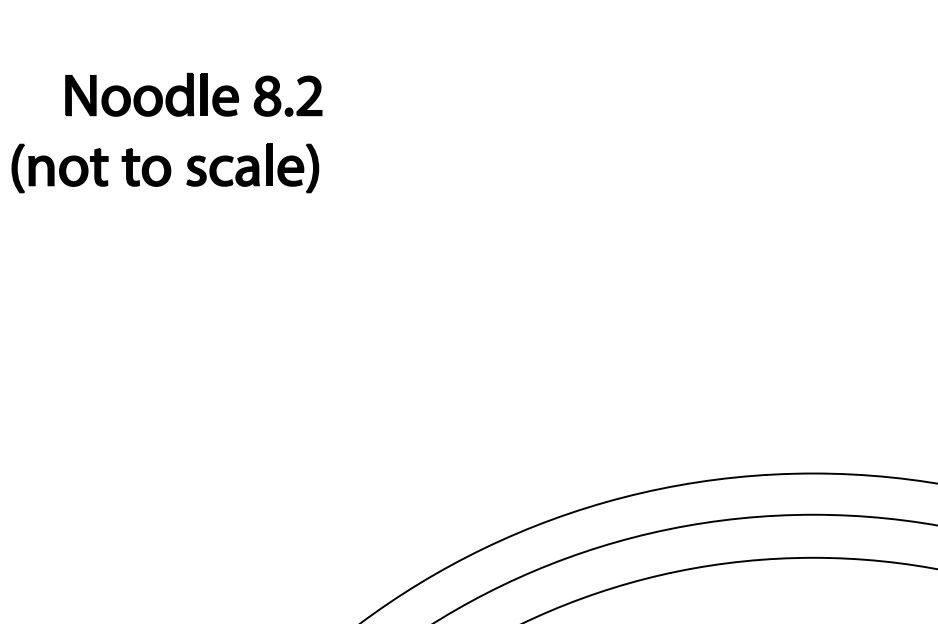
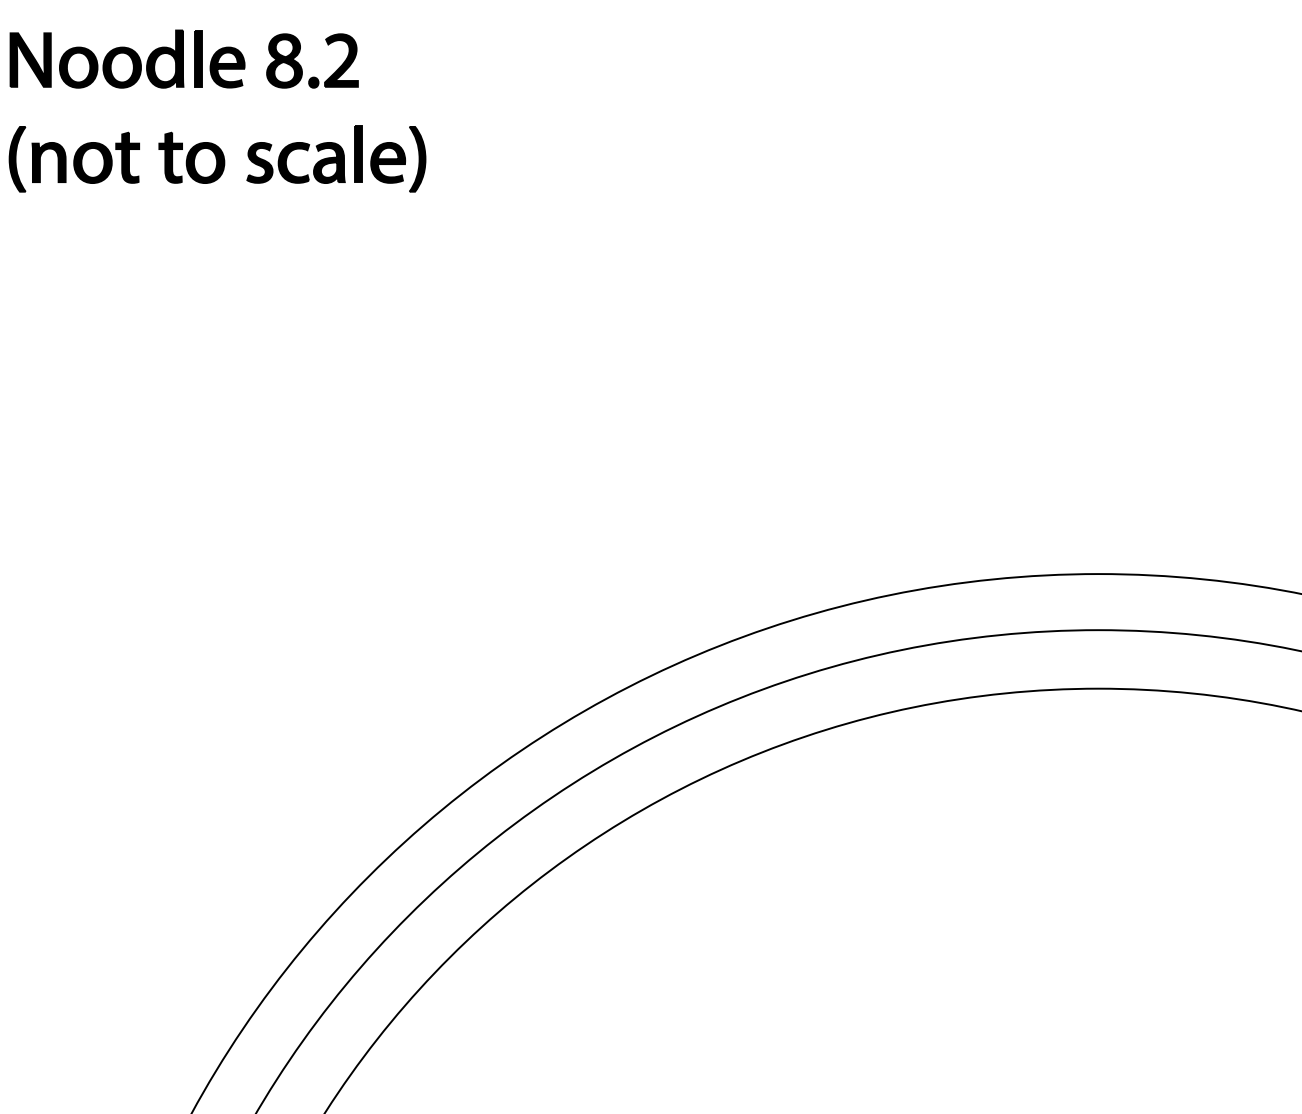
part: (193, 94) -> (183, 58), moved

